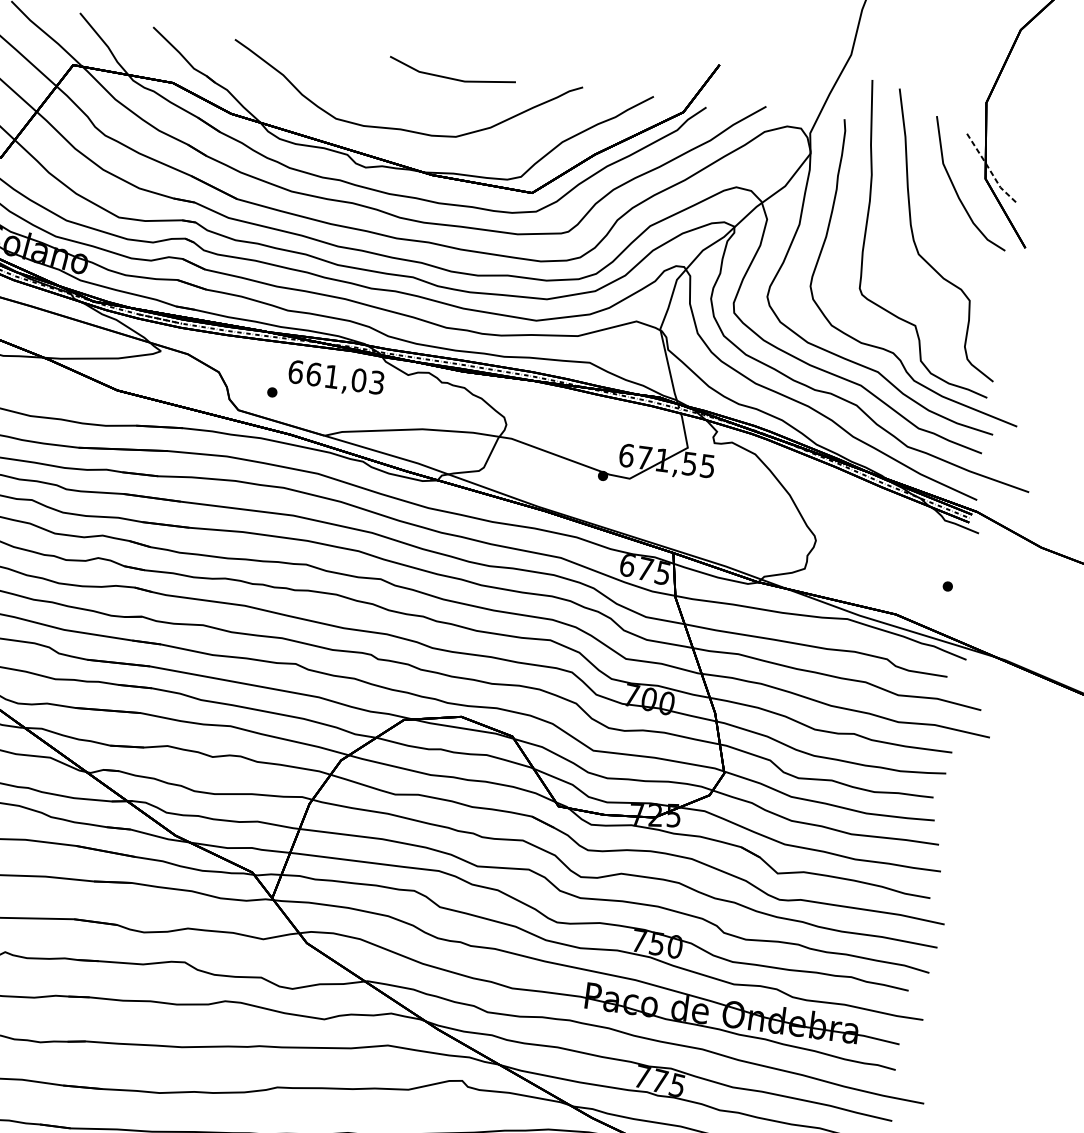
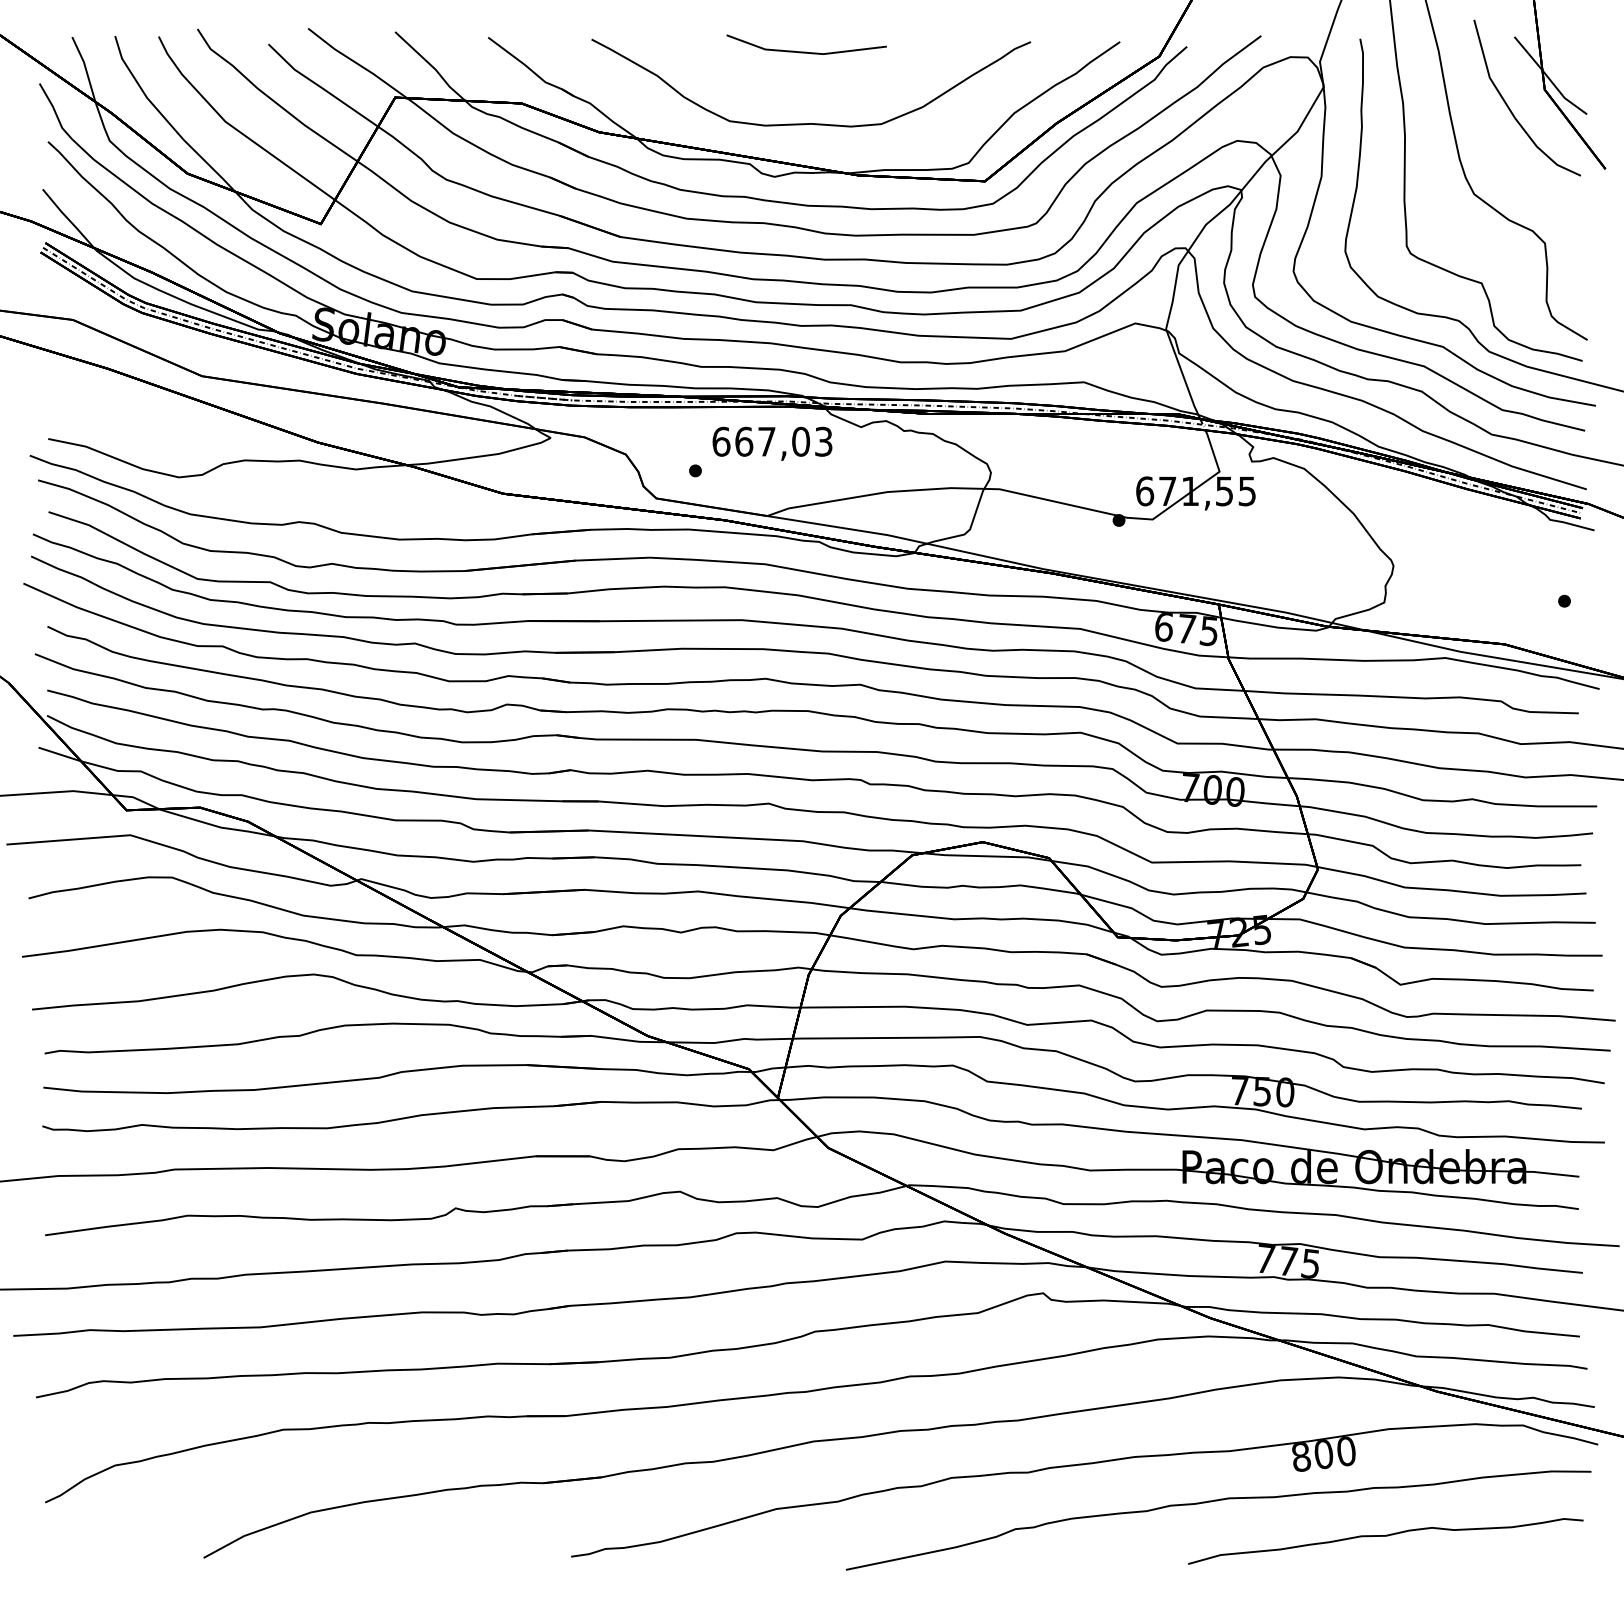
line: (451, 77) -> (806, 51), moved
line: (989, 170) -> (1548, 78), dashed -> solid
text: (331, 376) -> (766, 441), 661,03 -> 667,03

